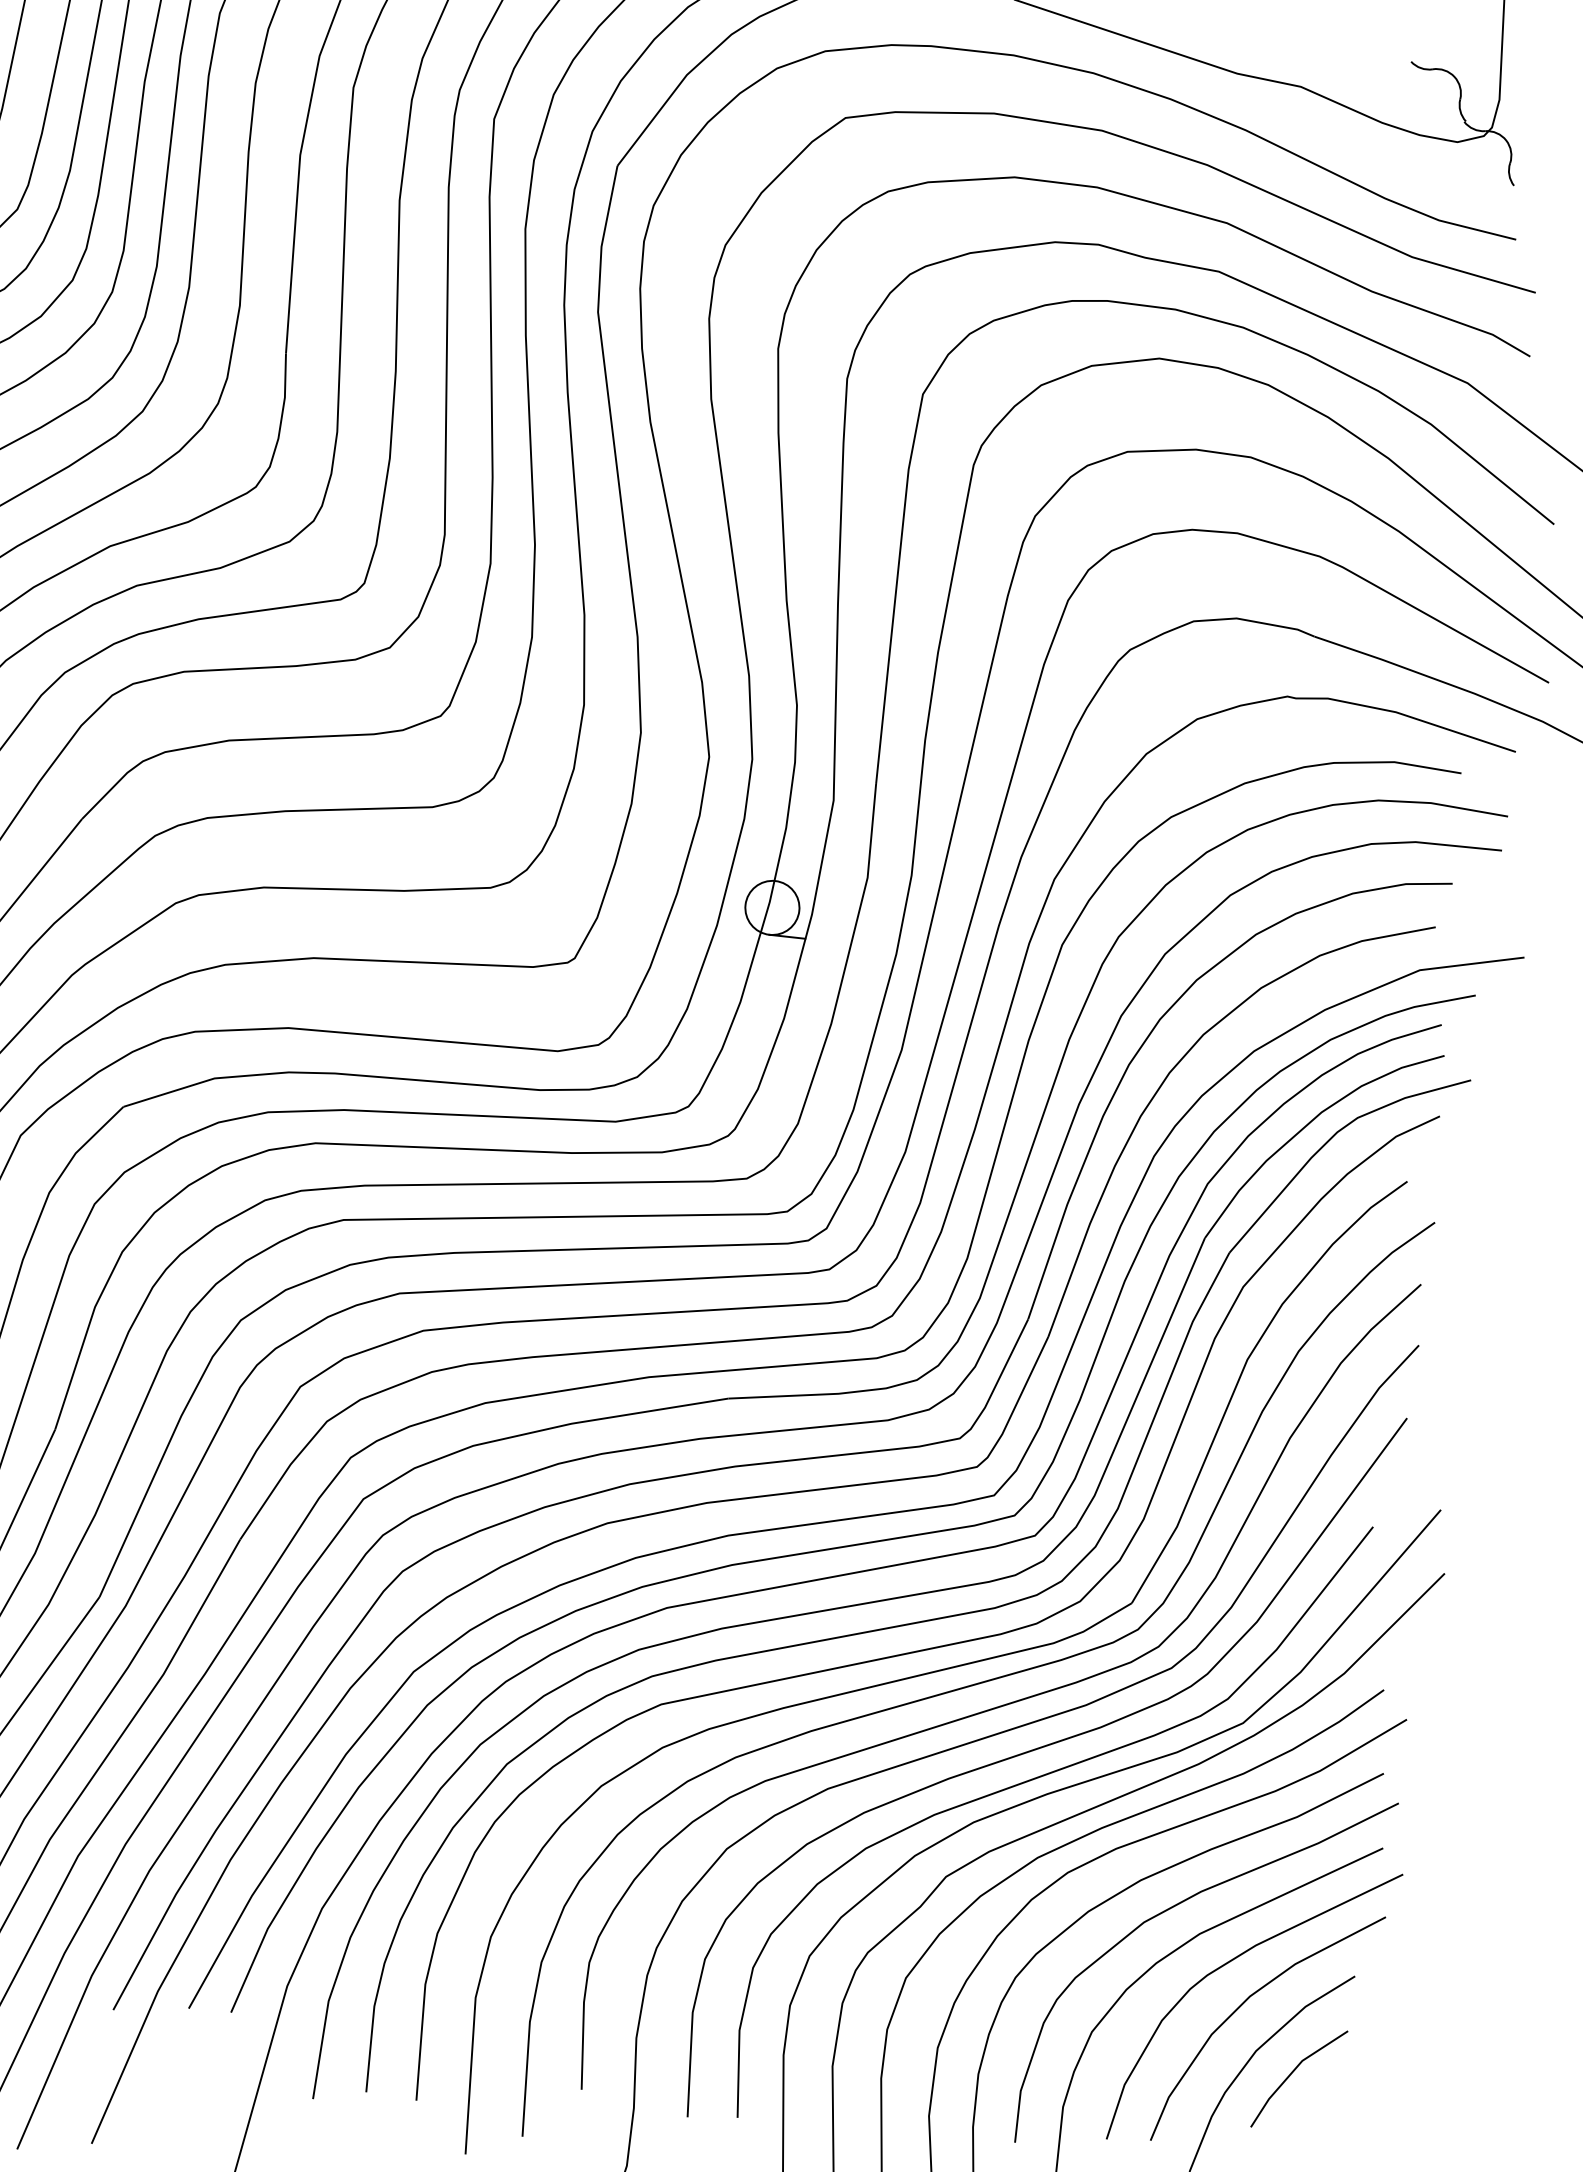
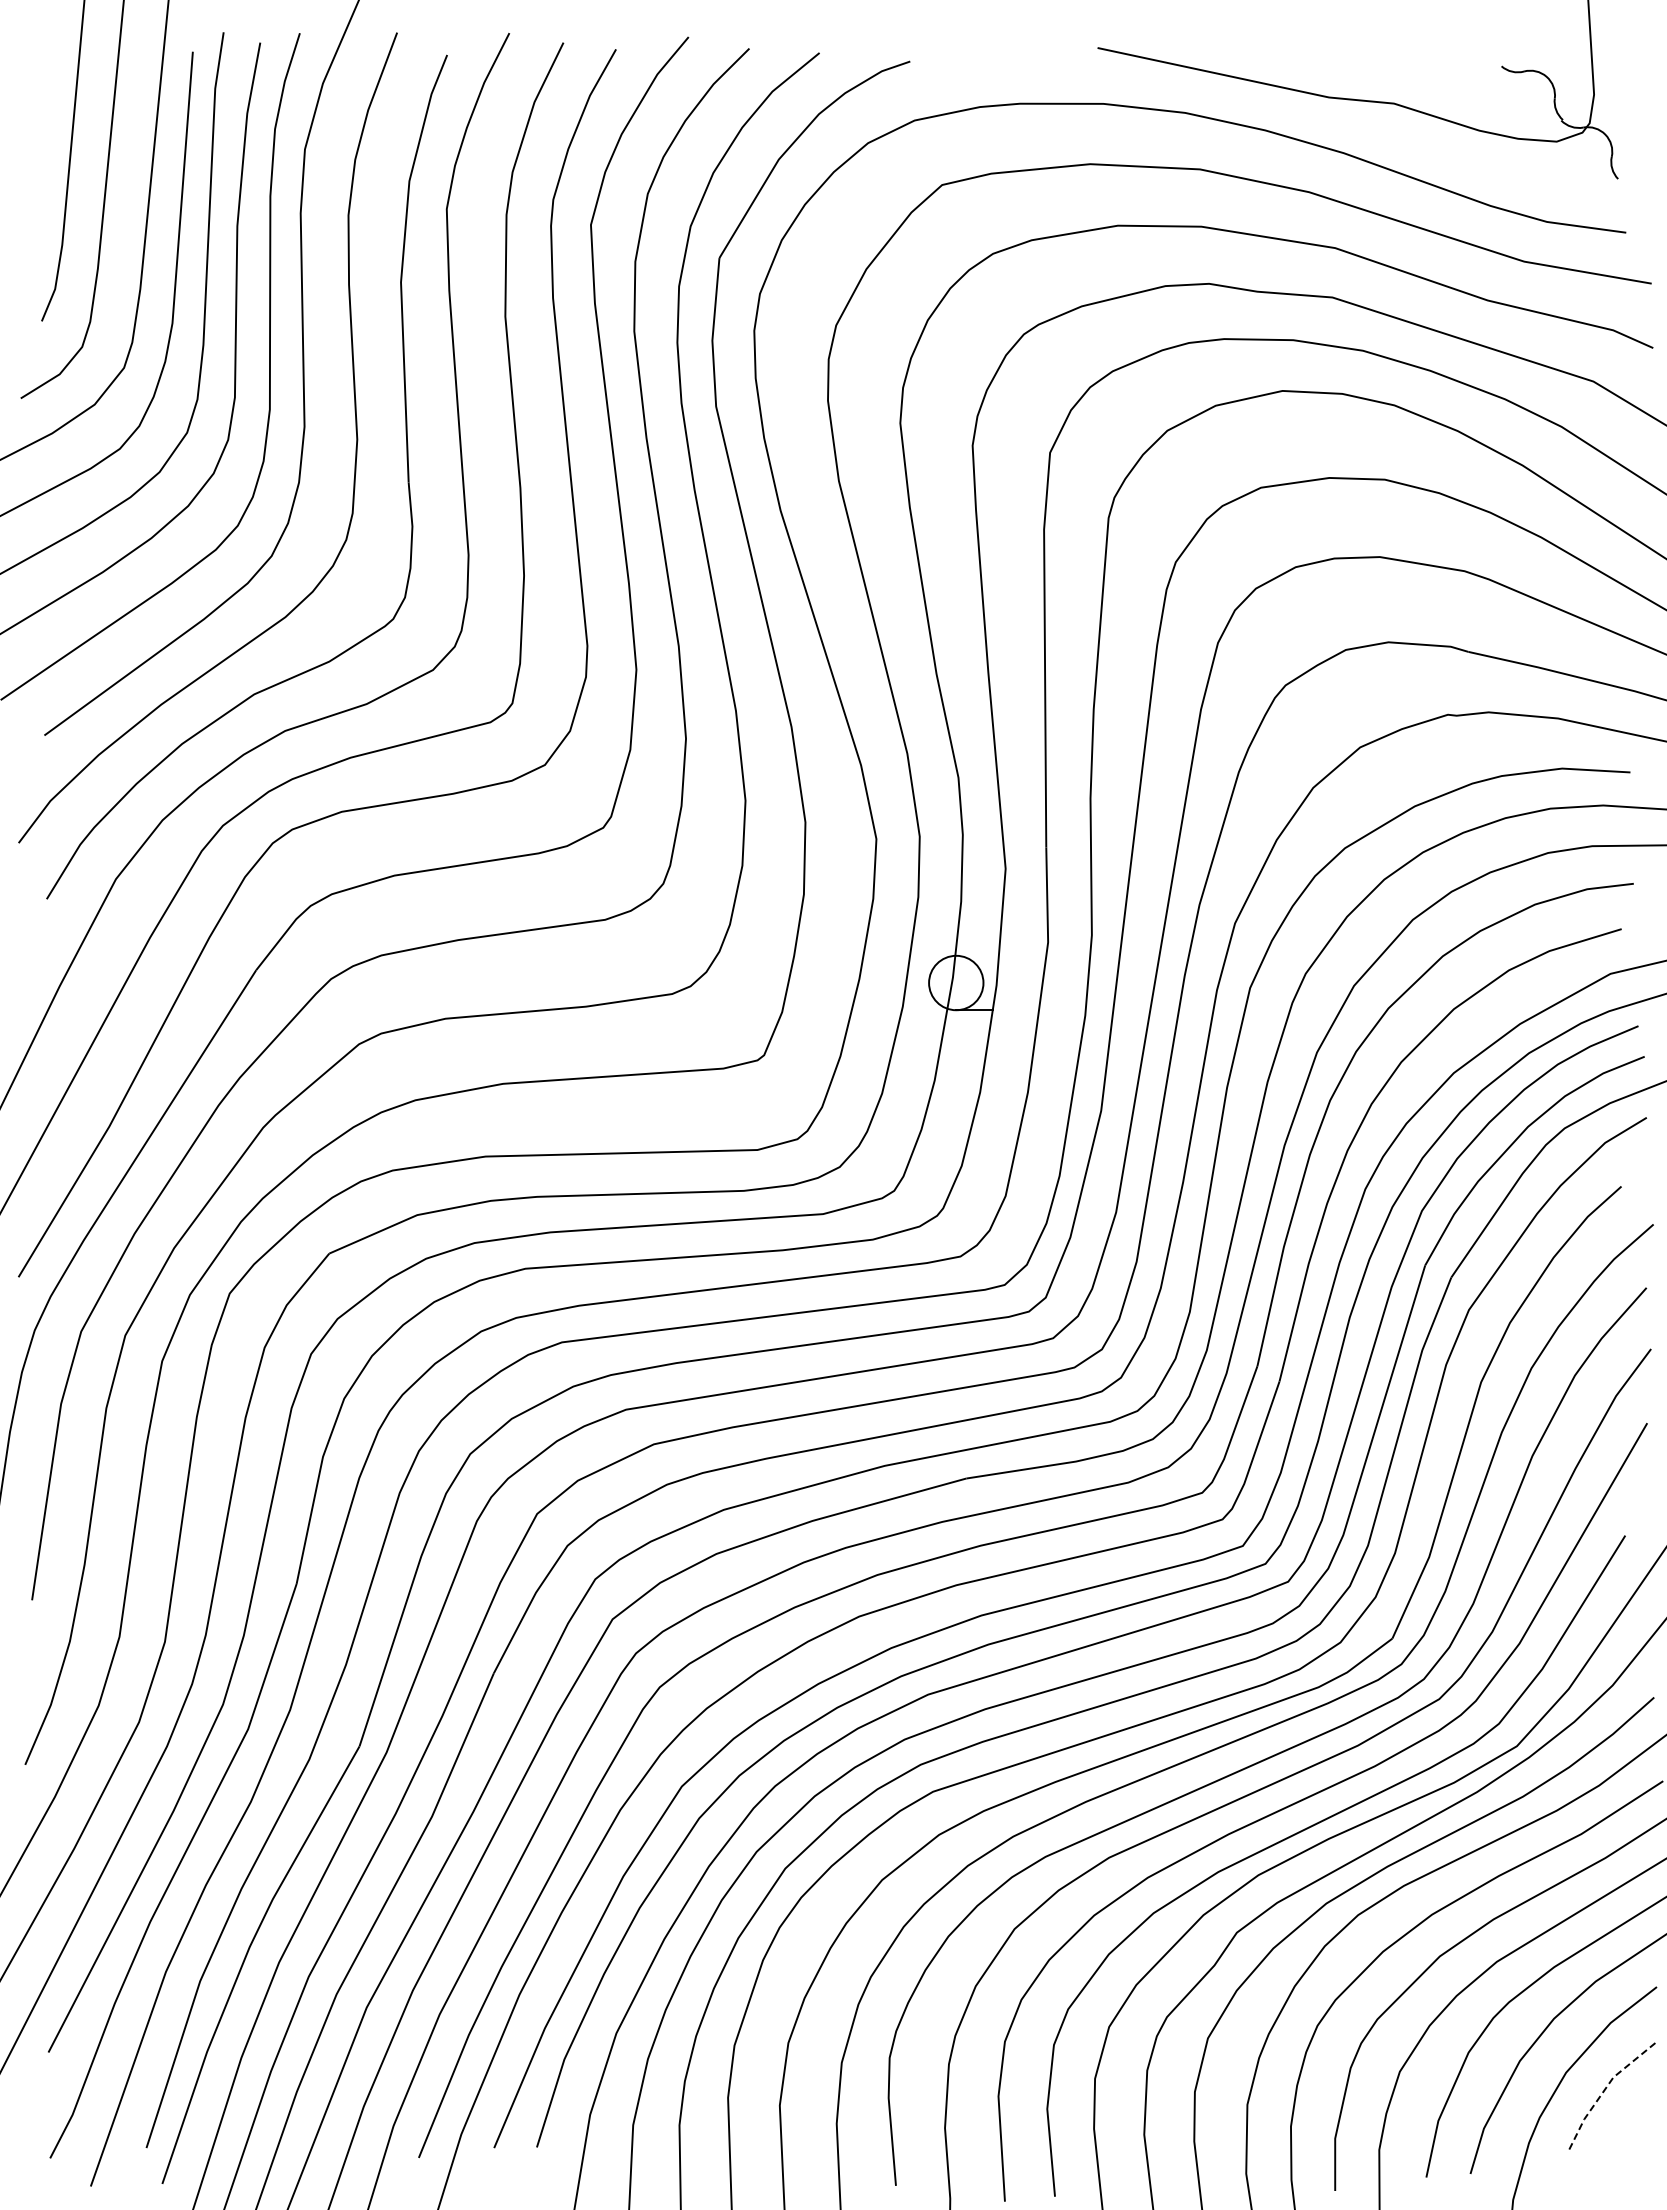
line: (1292, 2071) -> (1604, 2089), solid -> dashed

